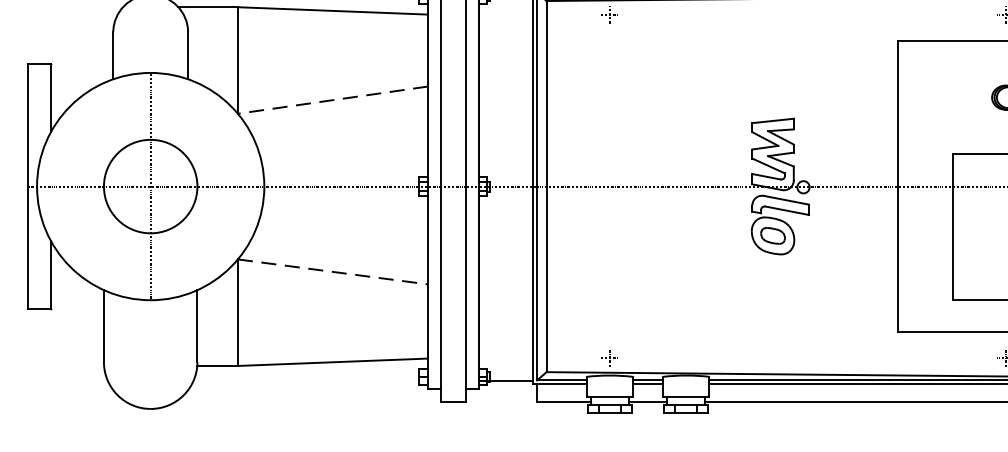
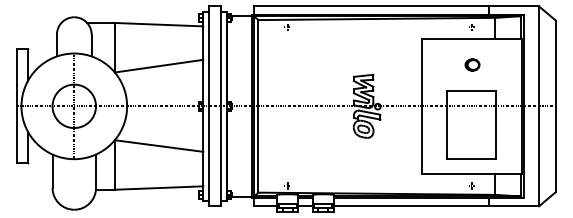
line: (333, 100) -> (159, 66), dashed -> solid
line: (333, 272) -> (159, 146), dashed -> solid

